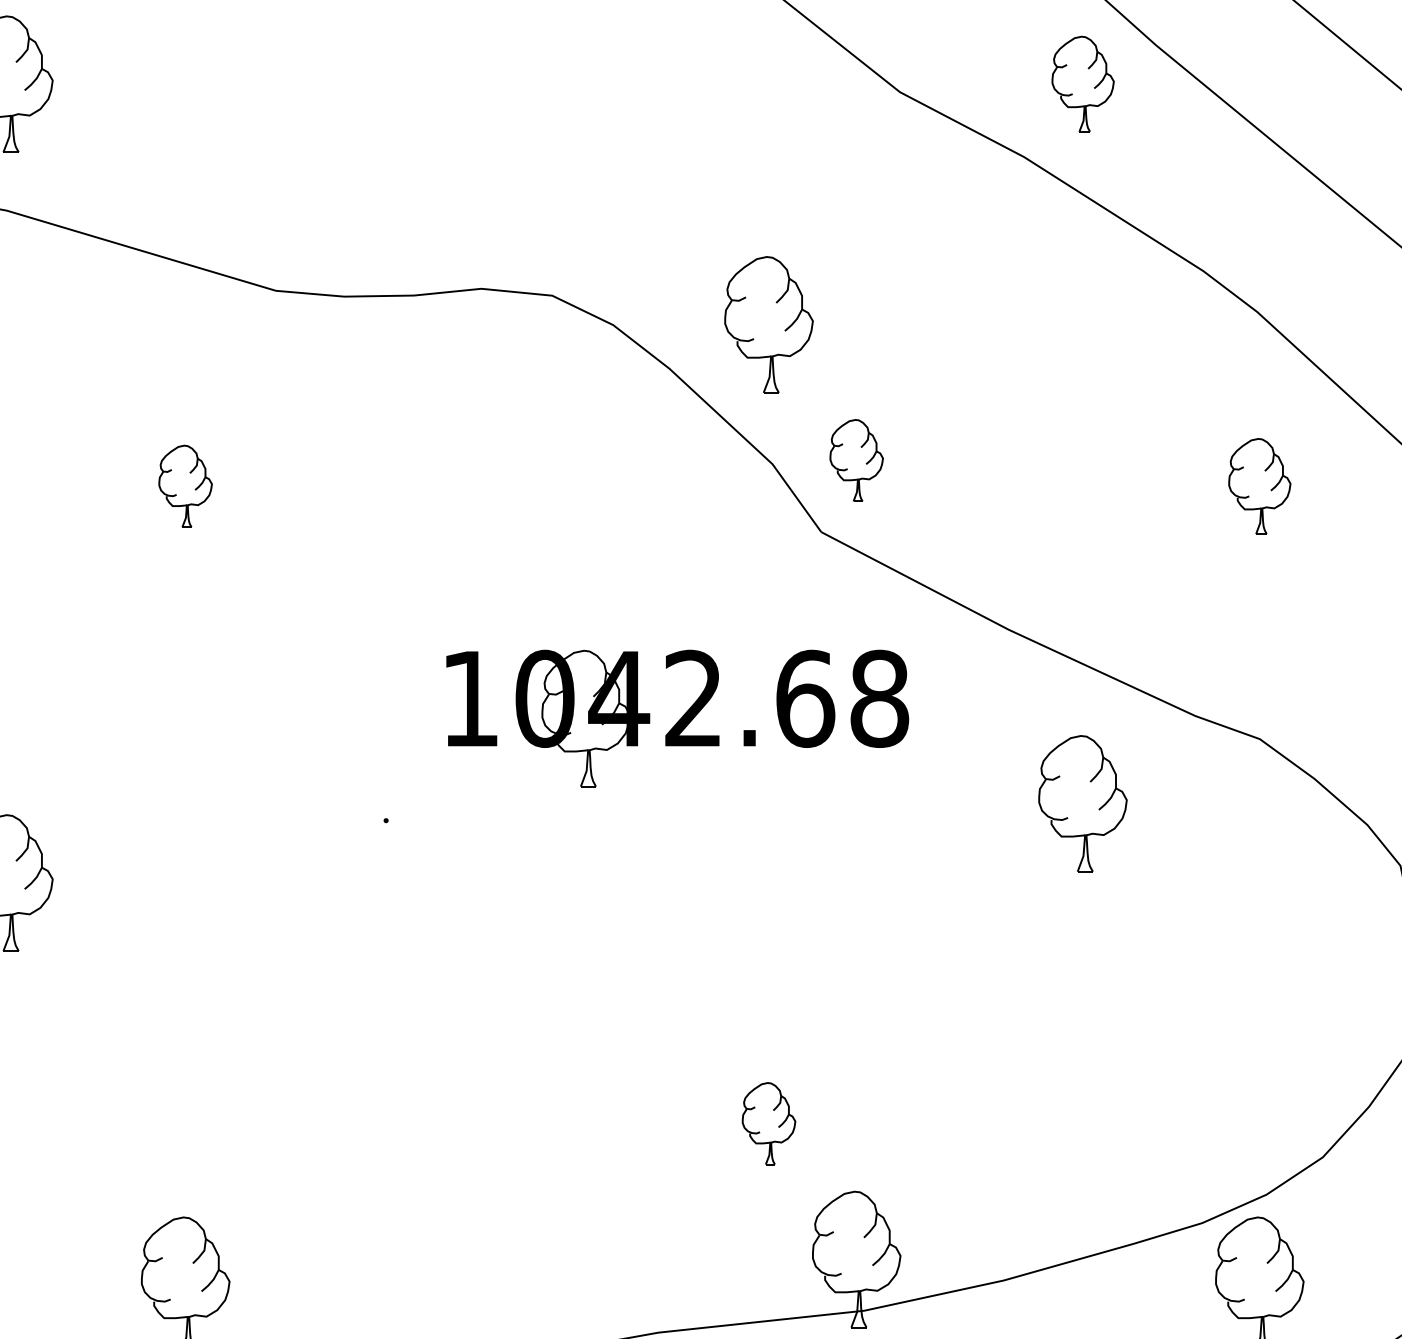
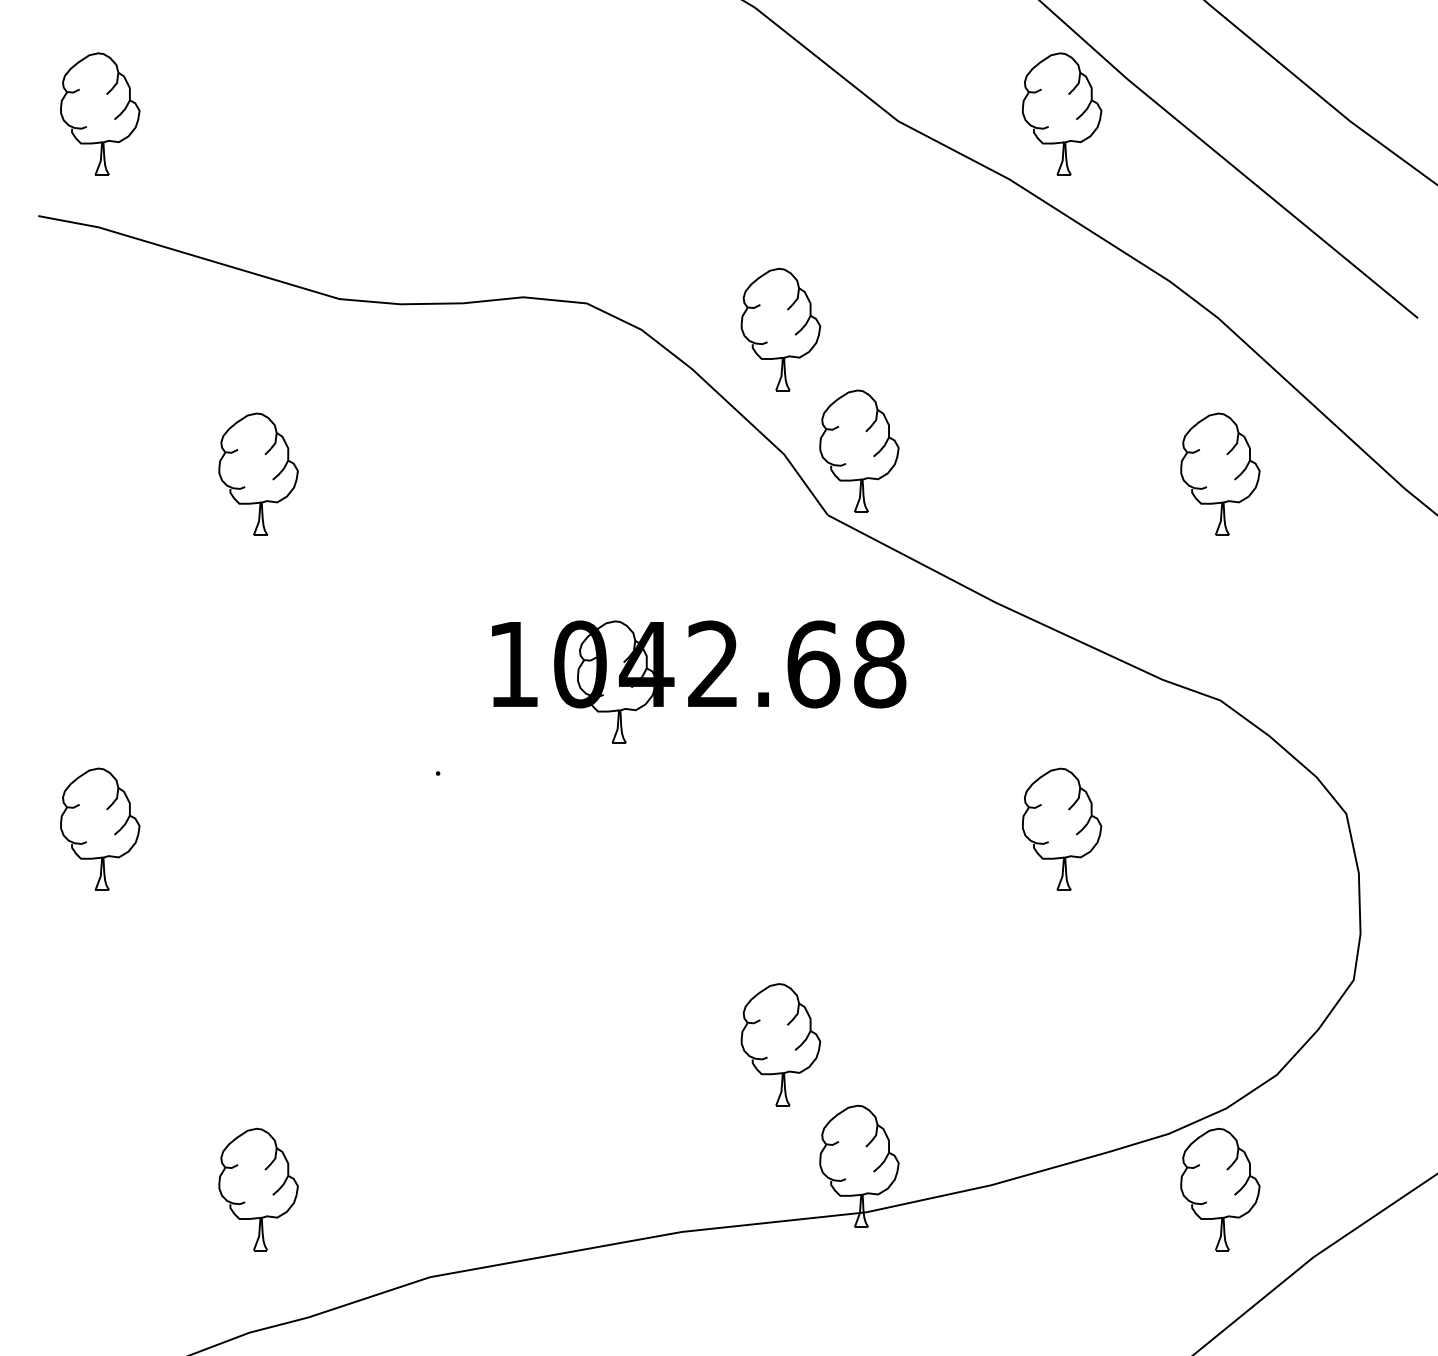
part: (1083, 83) -> (1062, 113), size x1.43
part: (856, 459) -> (859, 450), size x1.67
part: (185, 485) -> (258, 473), size x1.67
part: (1259, 485) -> (1220, 473), size x1.43
part: (1083, 802) -> (1062, 828), moved
part: (768, 1123) -> (780, 1044), size x1.67

